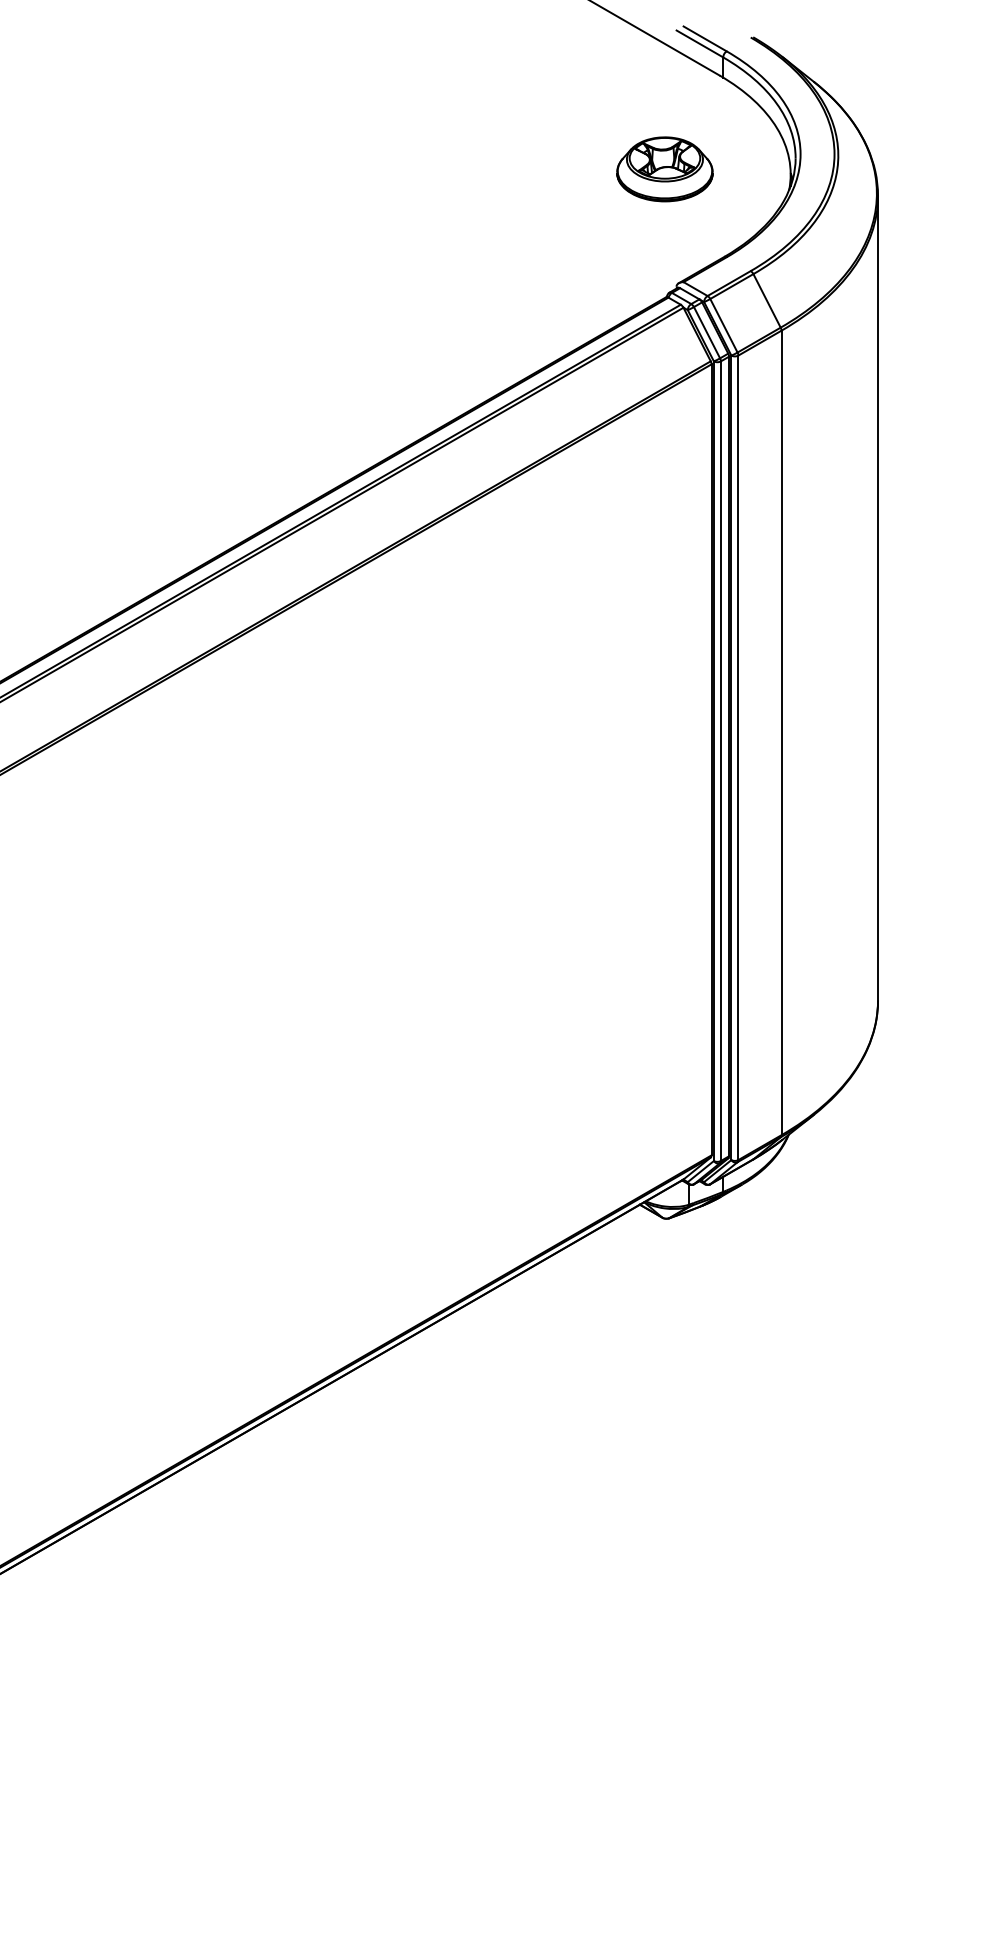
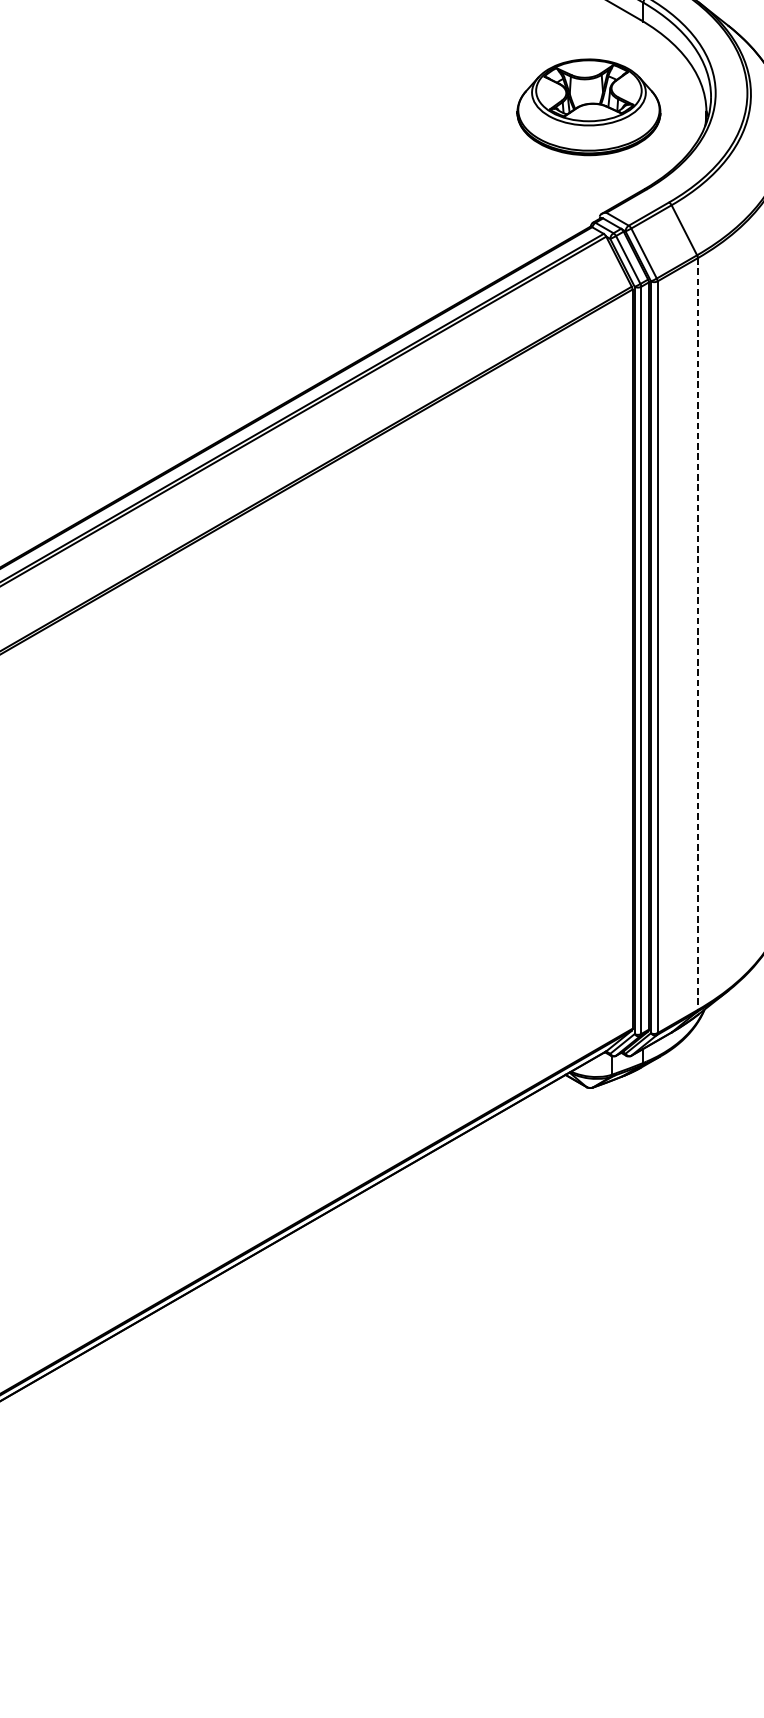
part: (664, 169) -> (588, 107), size x1.6
line: (781, 733) -> (697, 634), solid -> dashed

